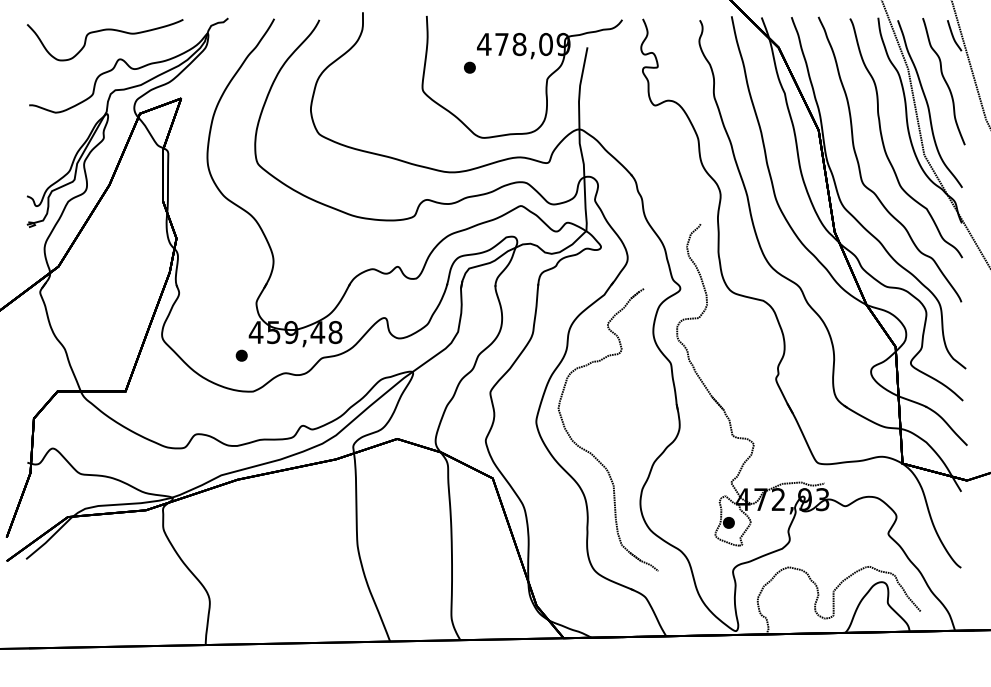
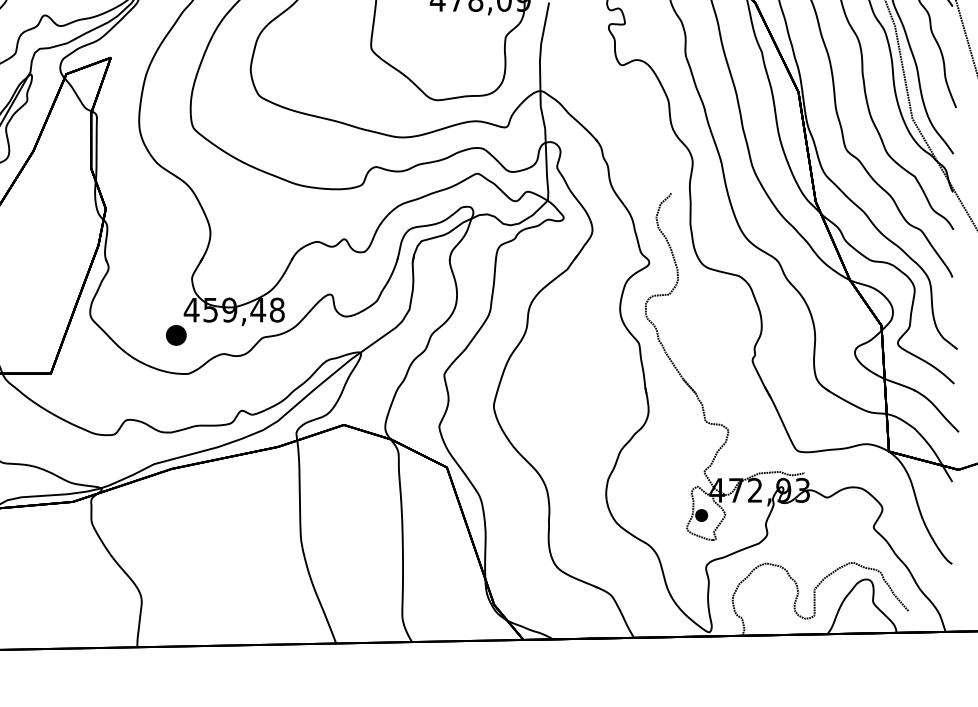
part: (469, 67) -> (421, 24), removed
part: (241, 355) -> (175, 334), size x1.6
part: (591, 452) -> (553, 439), removed

